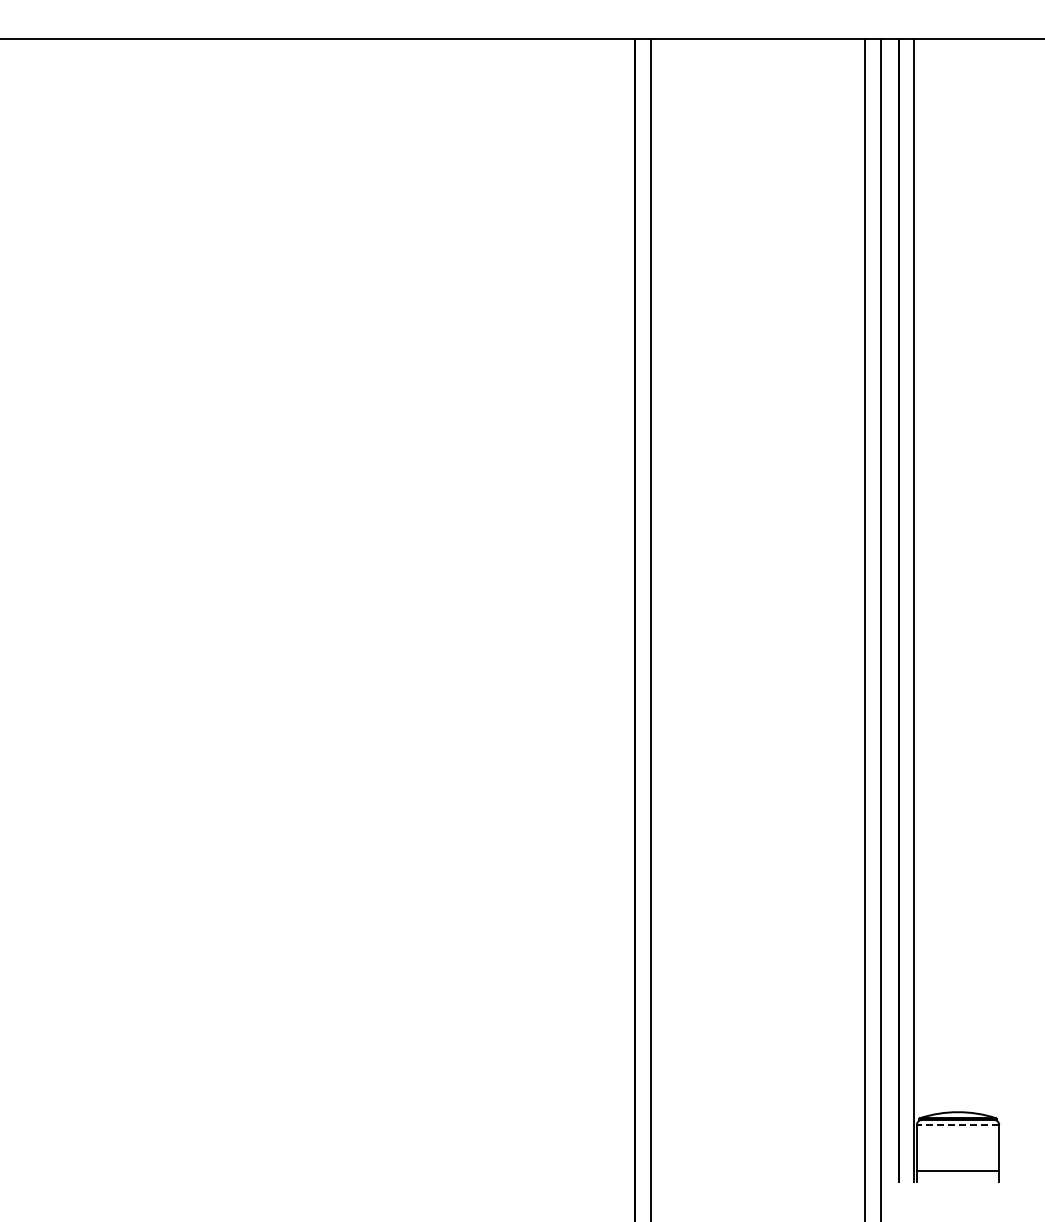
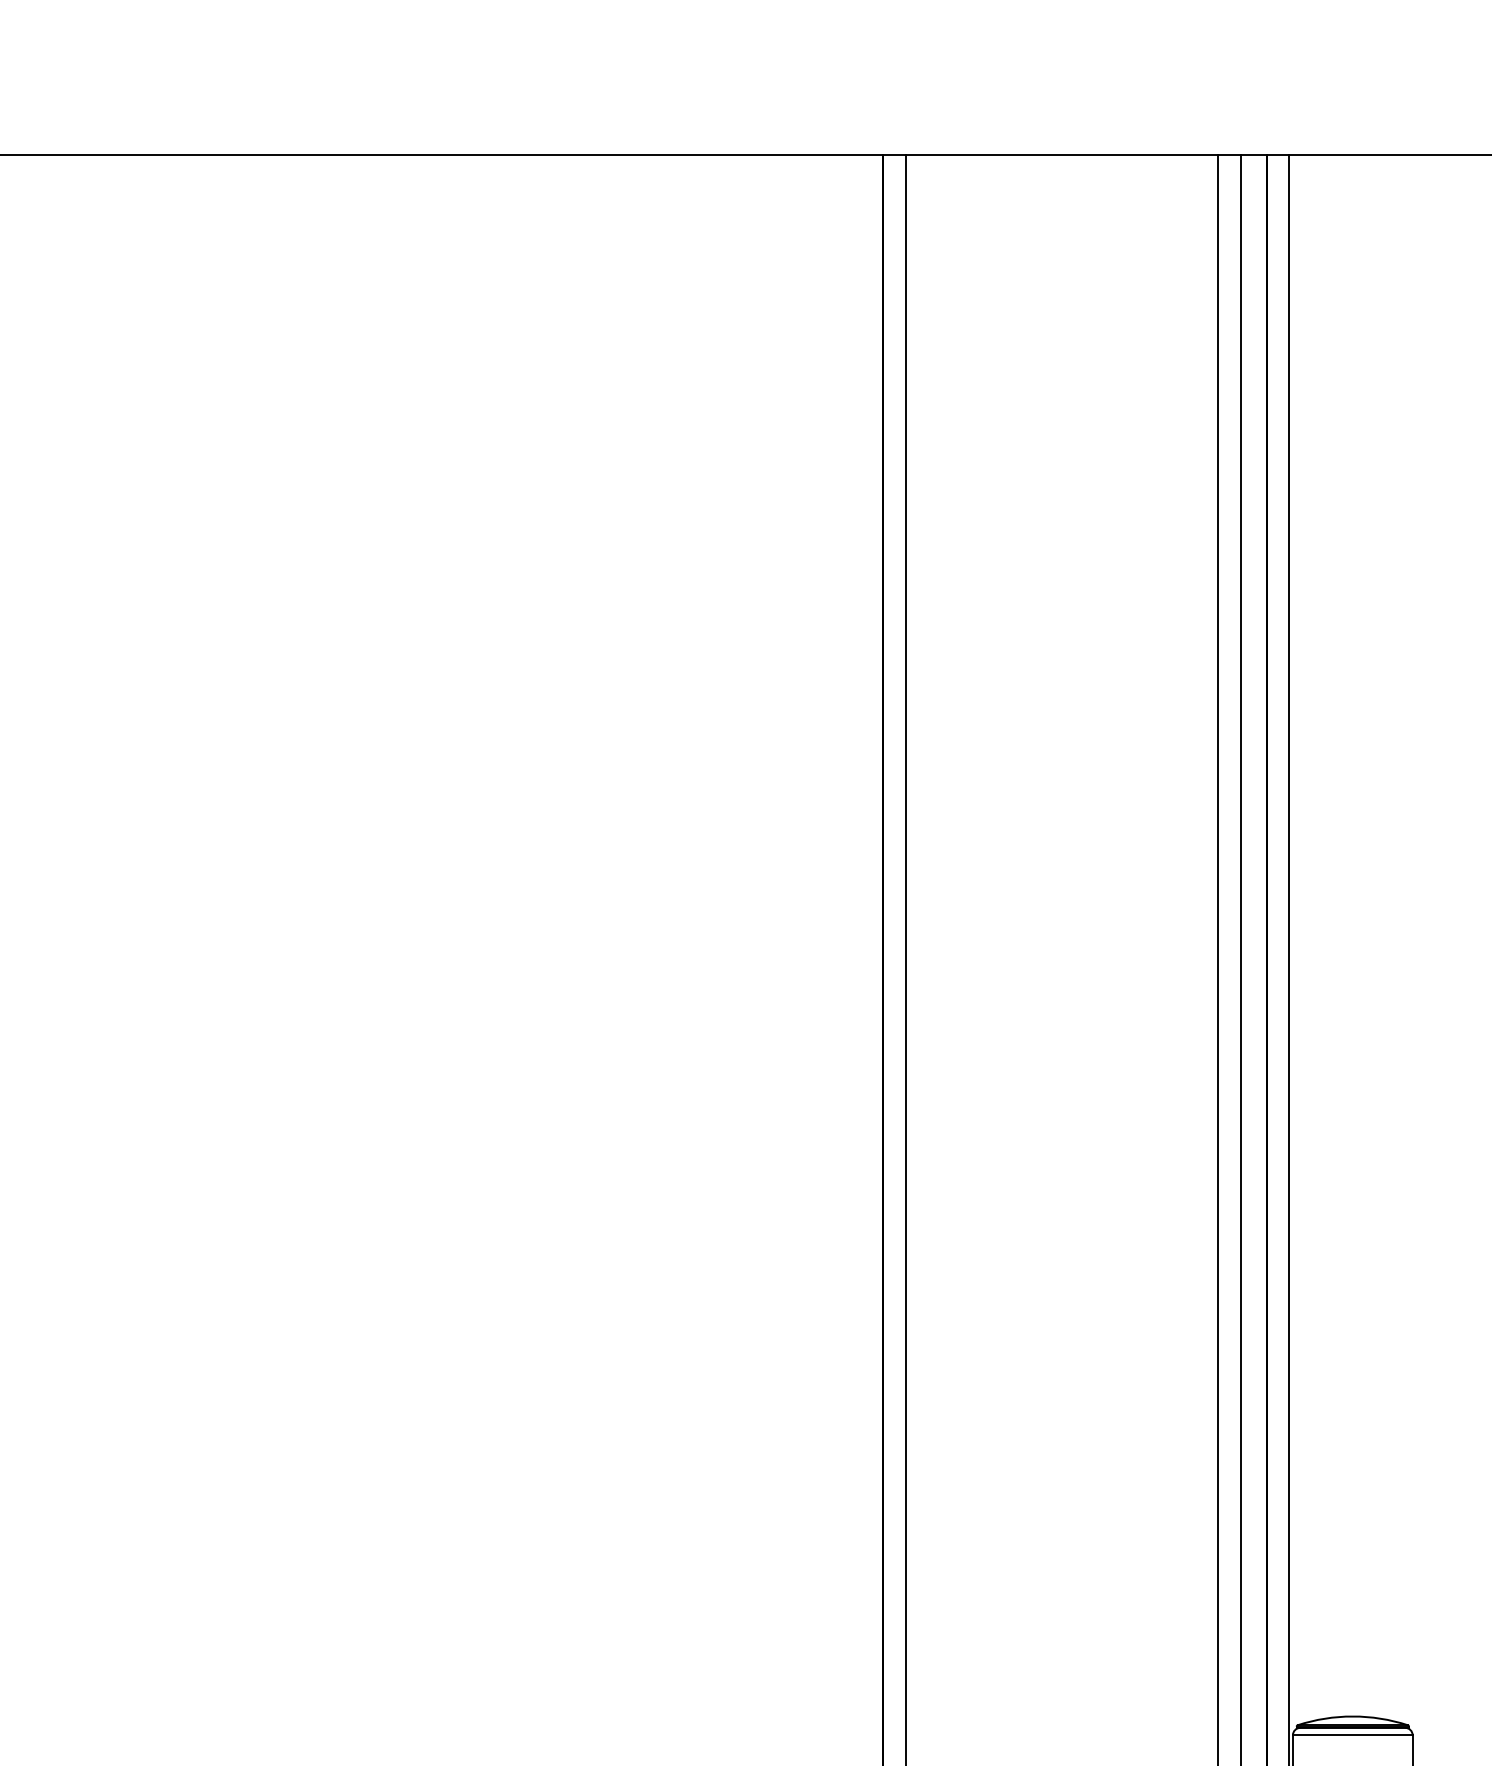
line: (957, 1125) -> (1352, 1735), dashed -> solid

